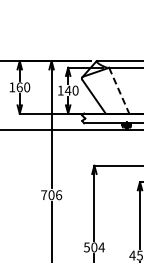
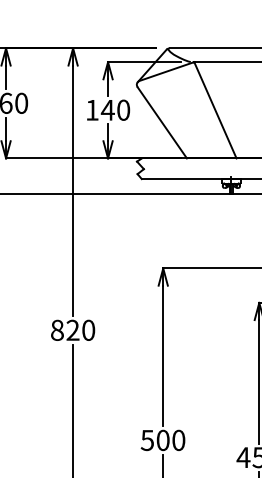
line: (119, 90) -> (216, 109), dashed -> solid
text: (51, 195) -> (72, 331), 706 -> 820
text: (101, 247) -> (178, 440), 504 -> 500

